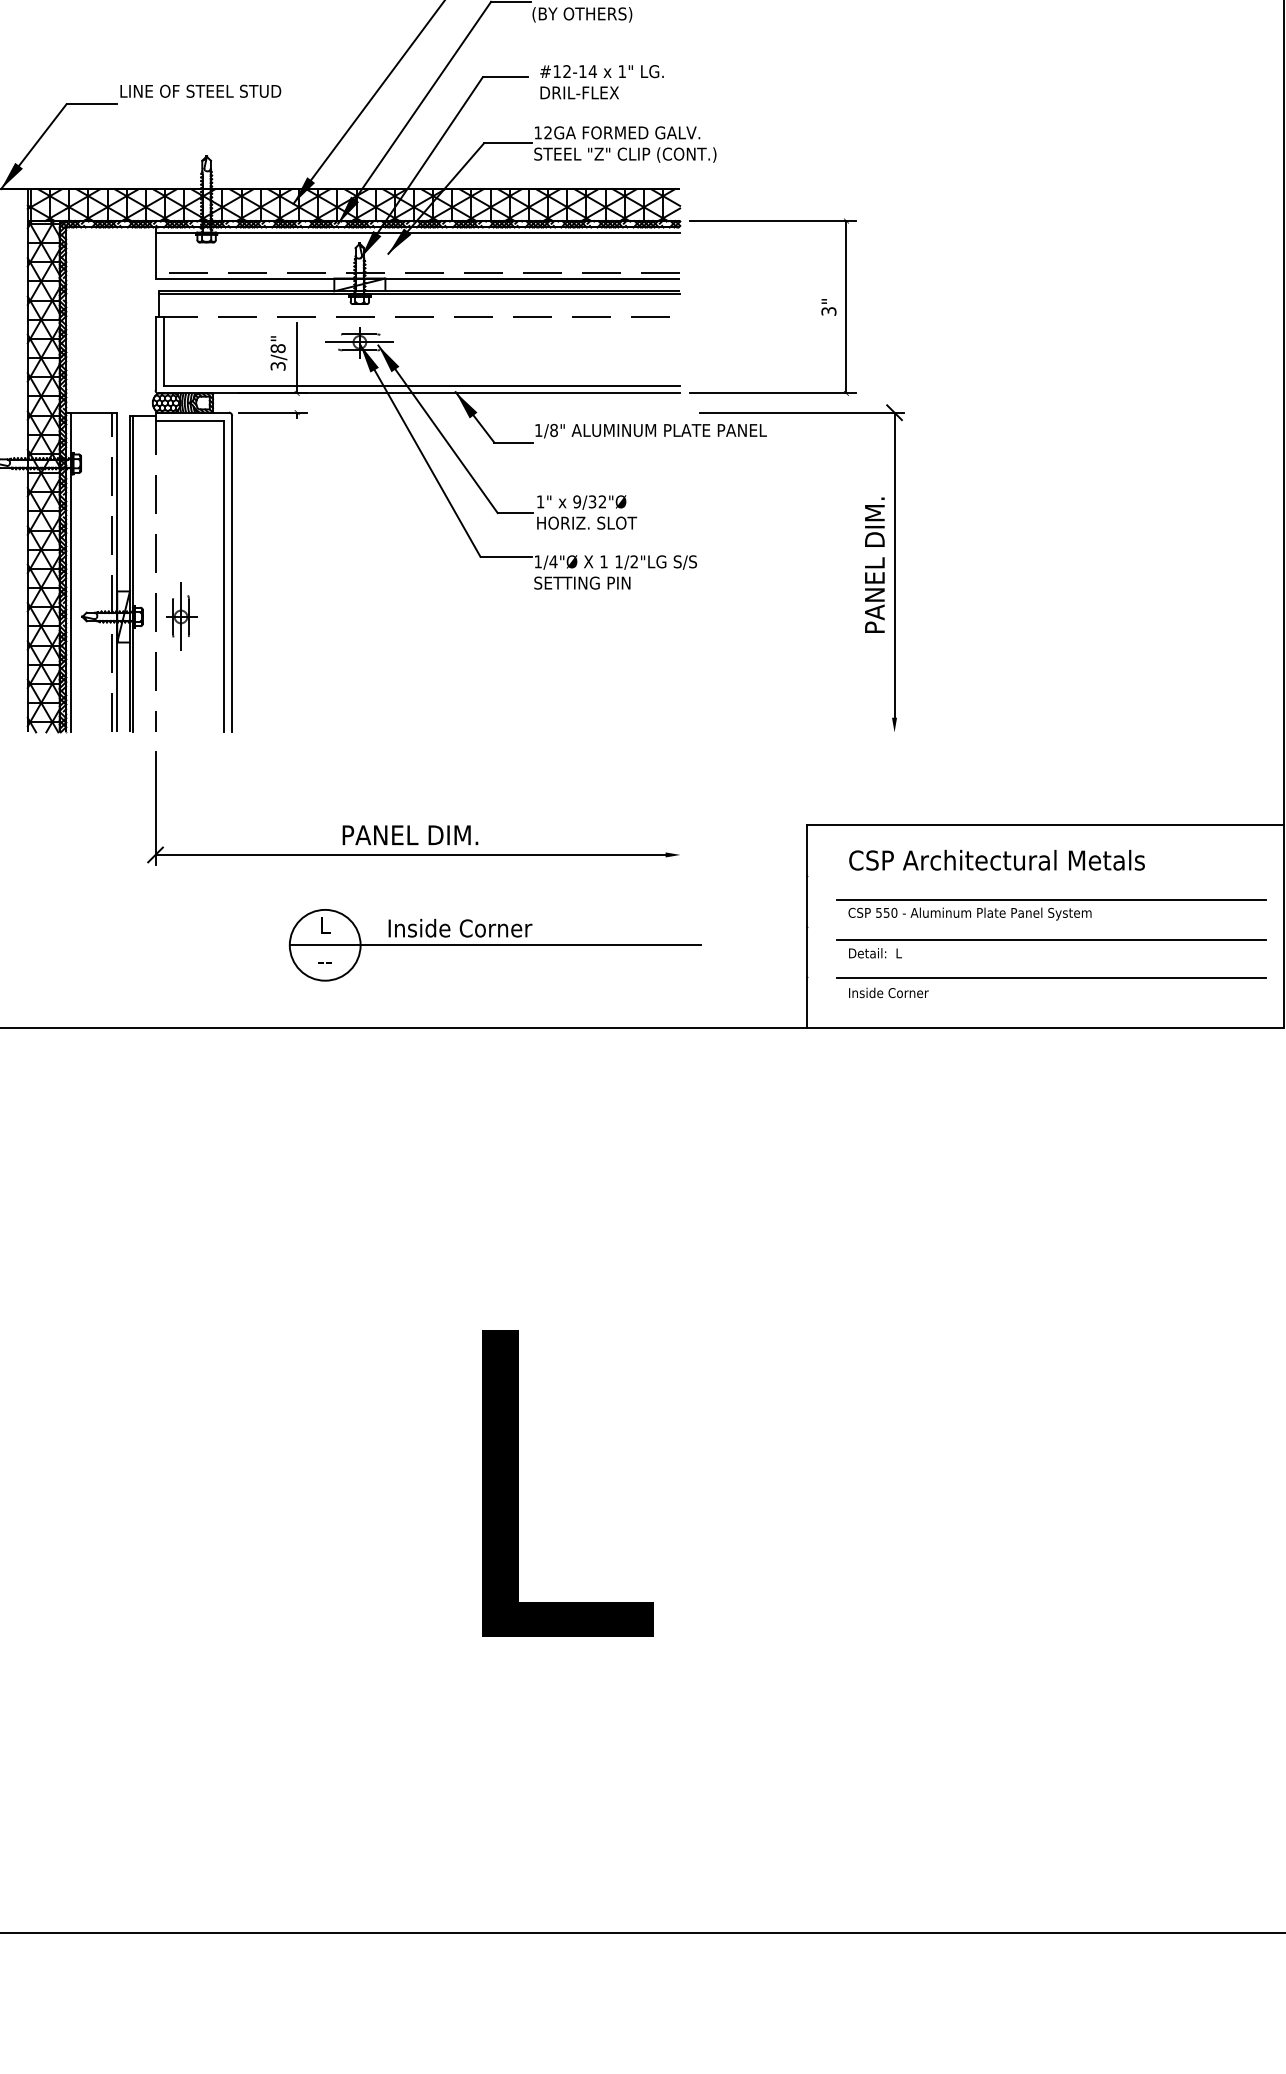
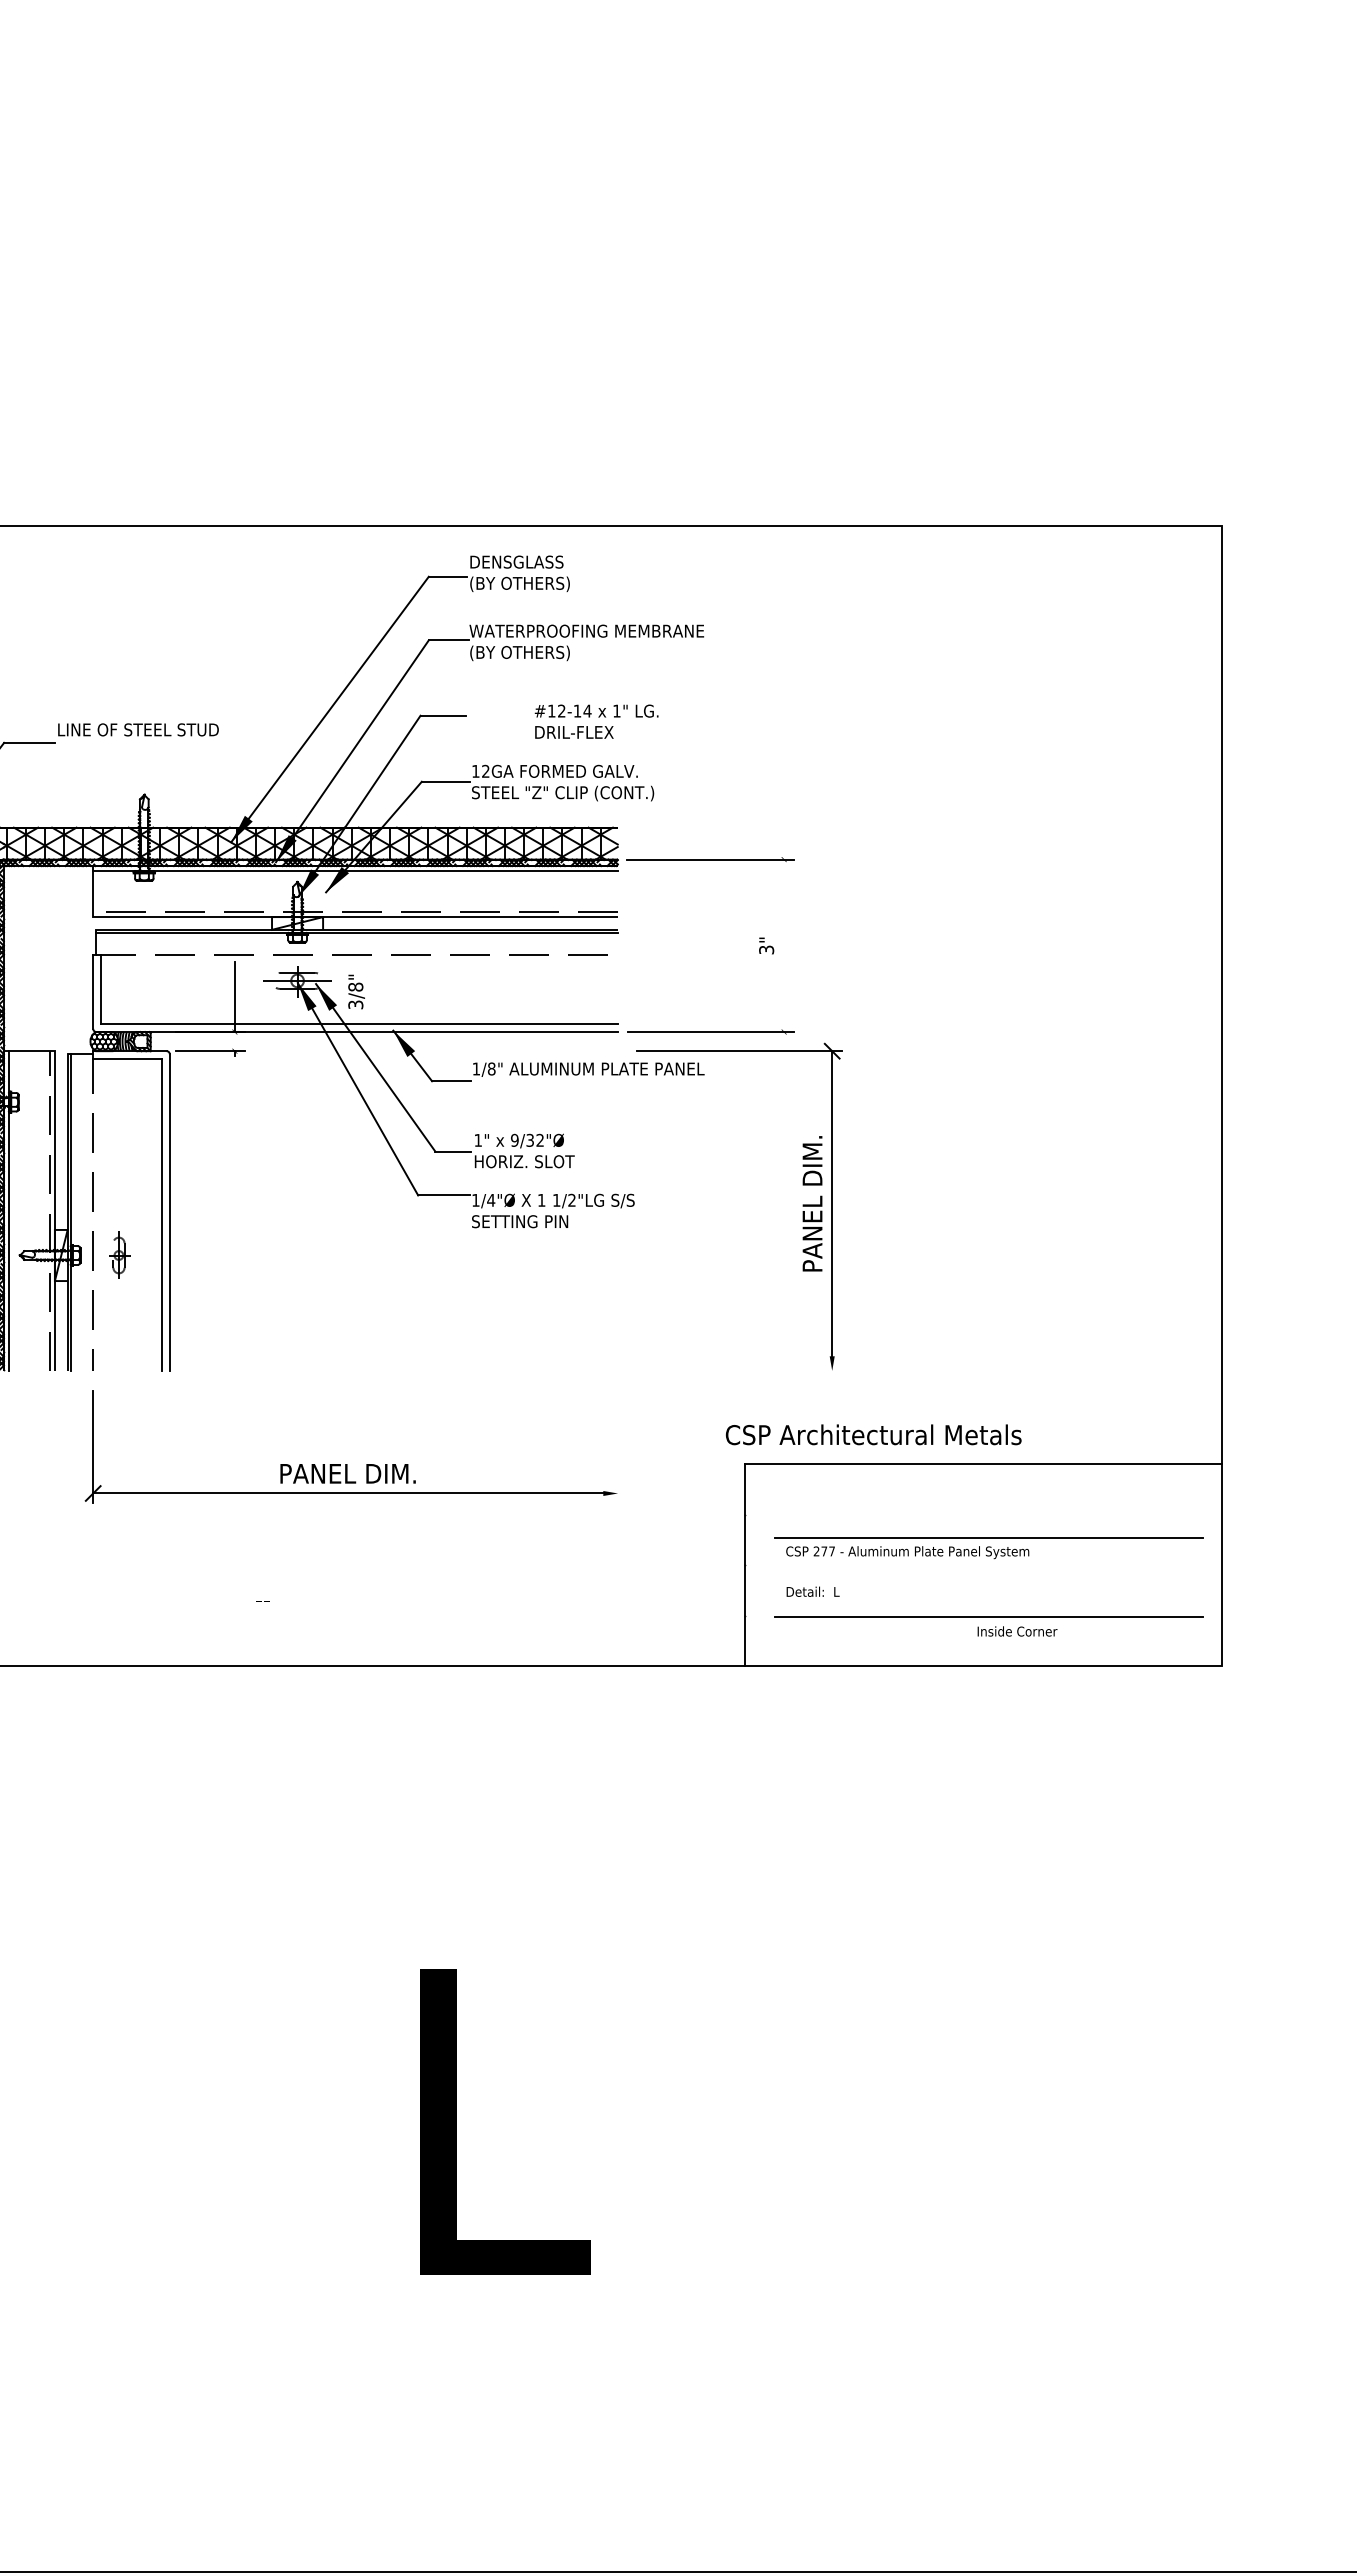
text: (601, 81) -> (596, 721), moved
line: (846, 306) -> (784, 945), removed
text: (278, 352) -> (356, 991), moved
part: (181, 616) -> (119, 1255), size x0.7
text: (996, 859) -> (873, 1434), moved
text: (886, 912) -> (824, 1551), 550 -> 277
line: (1050, 939) -> (988, 1578), removed
part: (494, 944) -> (432, 1583), removed
text: (888, 992) -> (1017, 1631), moved

